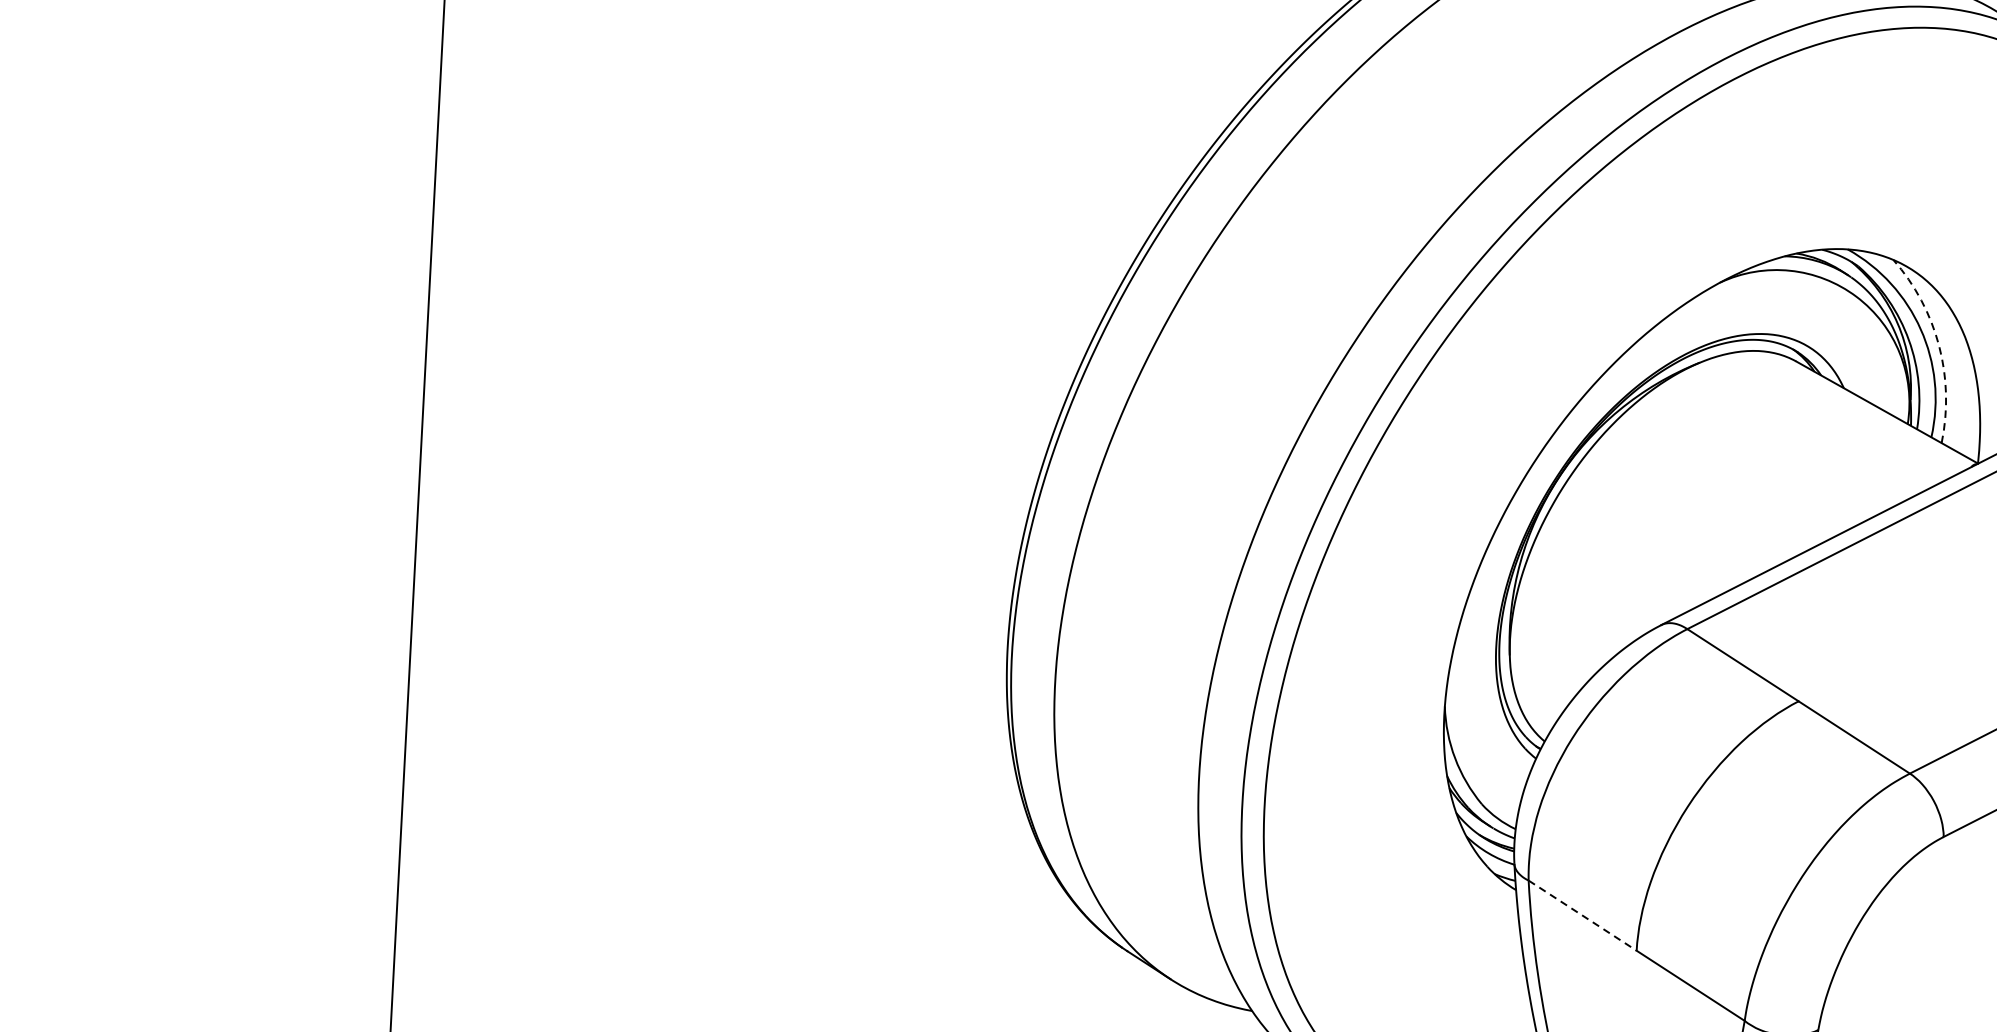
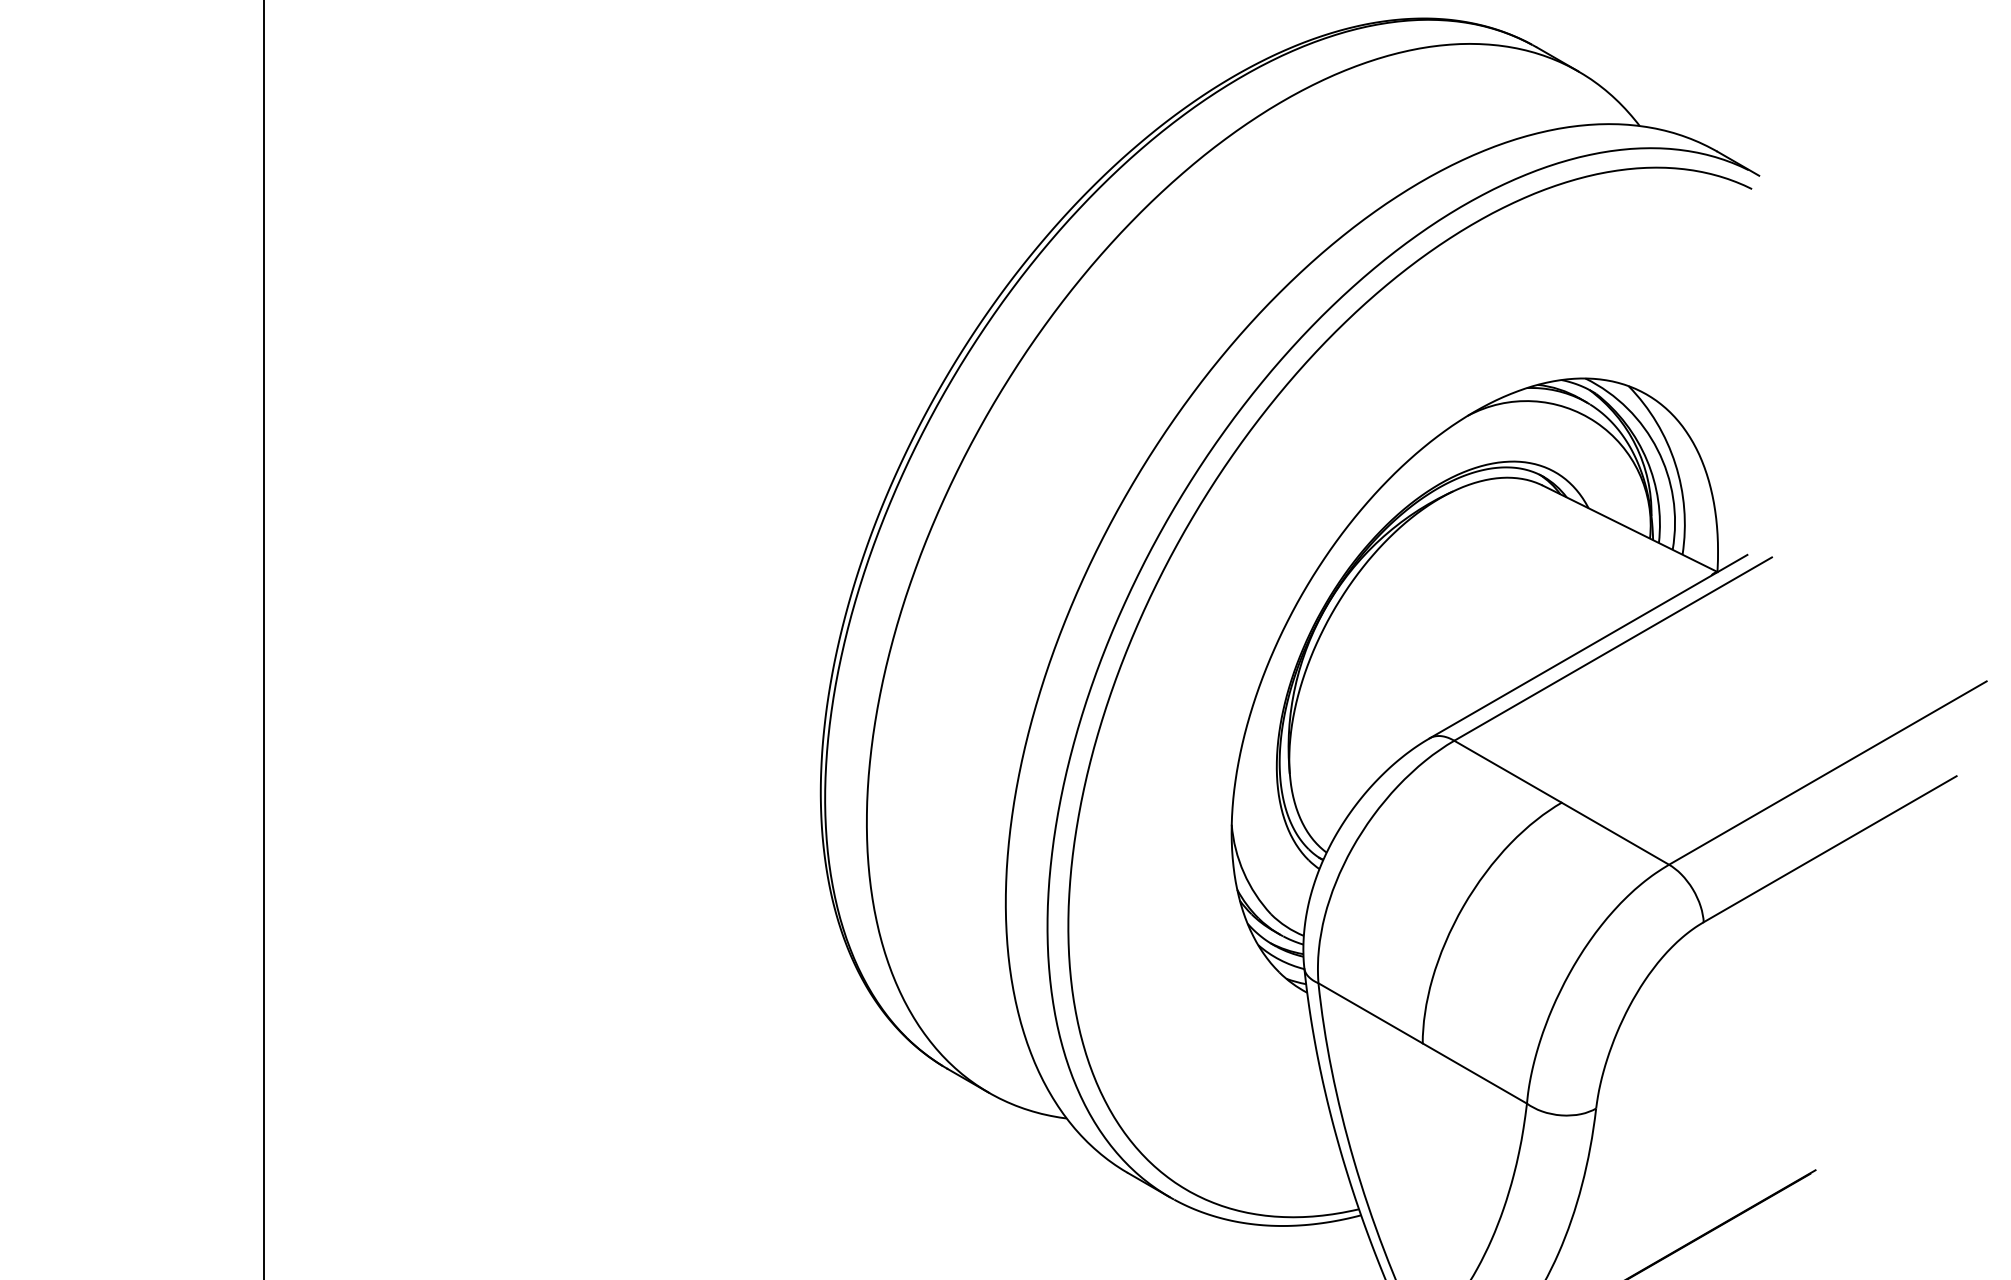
arc: (1939, 346) -> (1675, 464), dashed -> solid
line: (1583, 915) -> (1371, 1013), dashed -> solid

